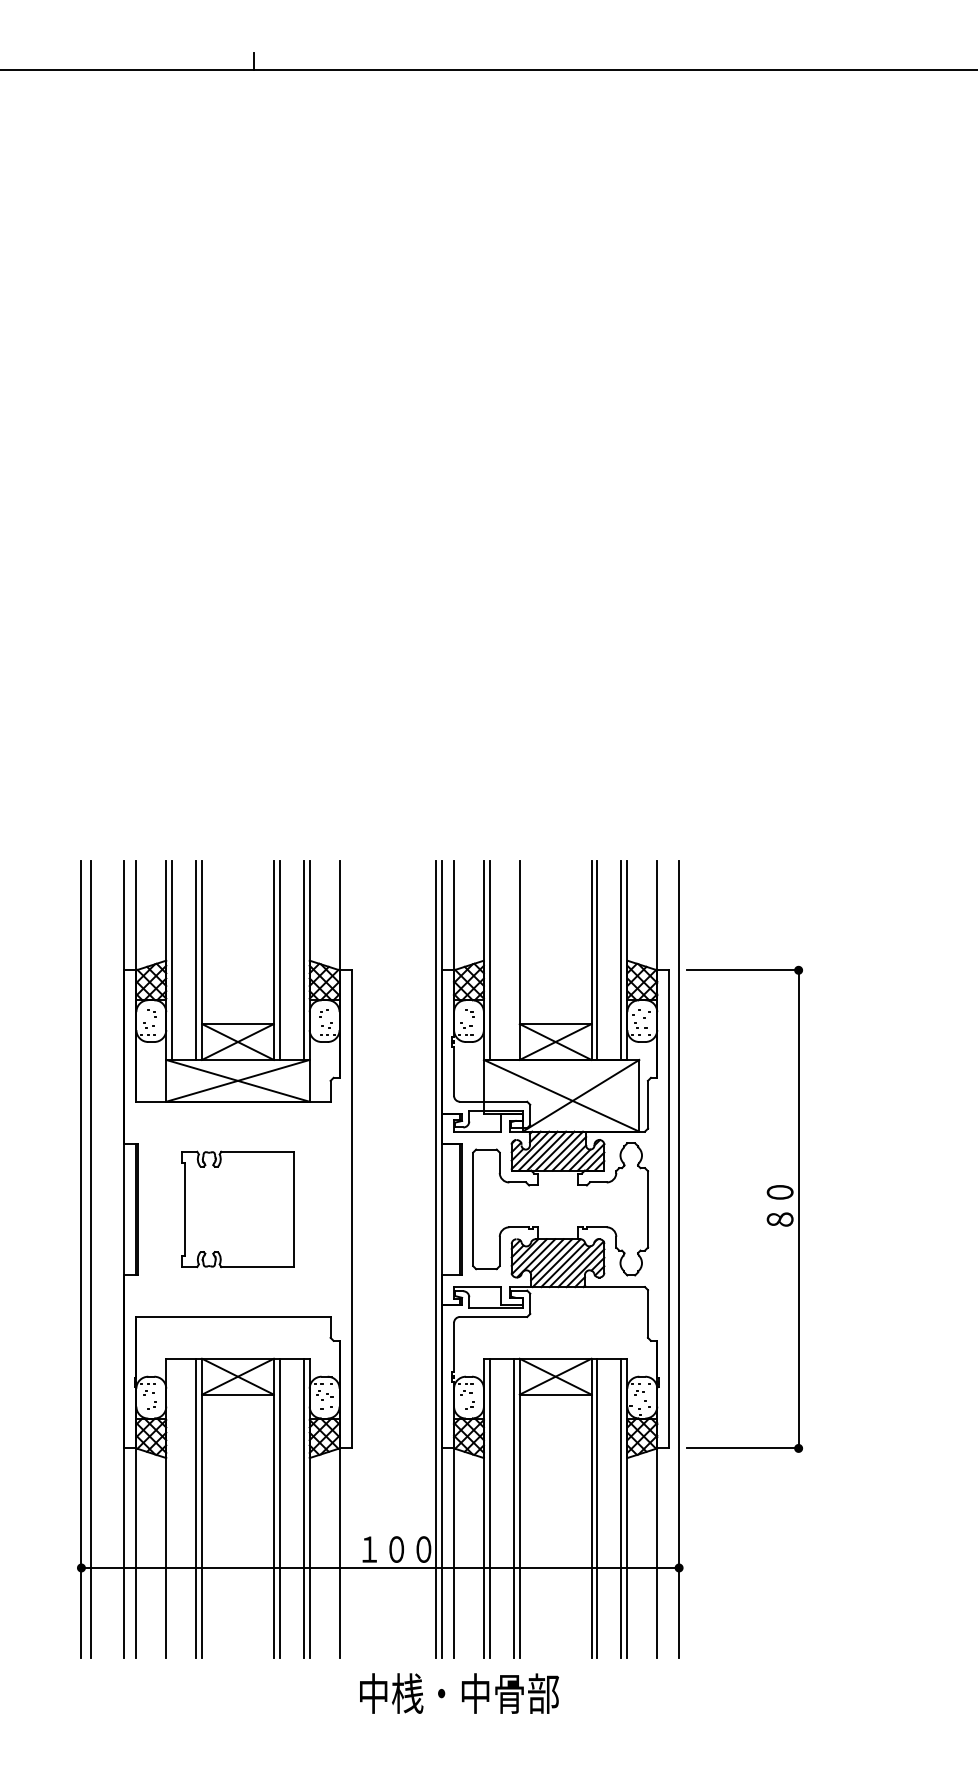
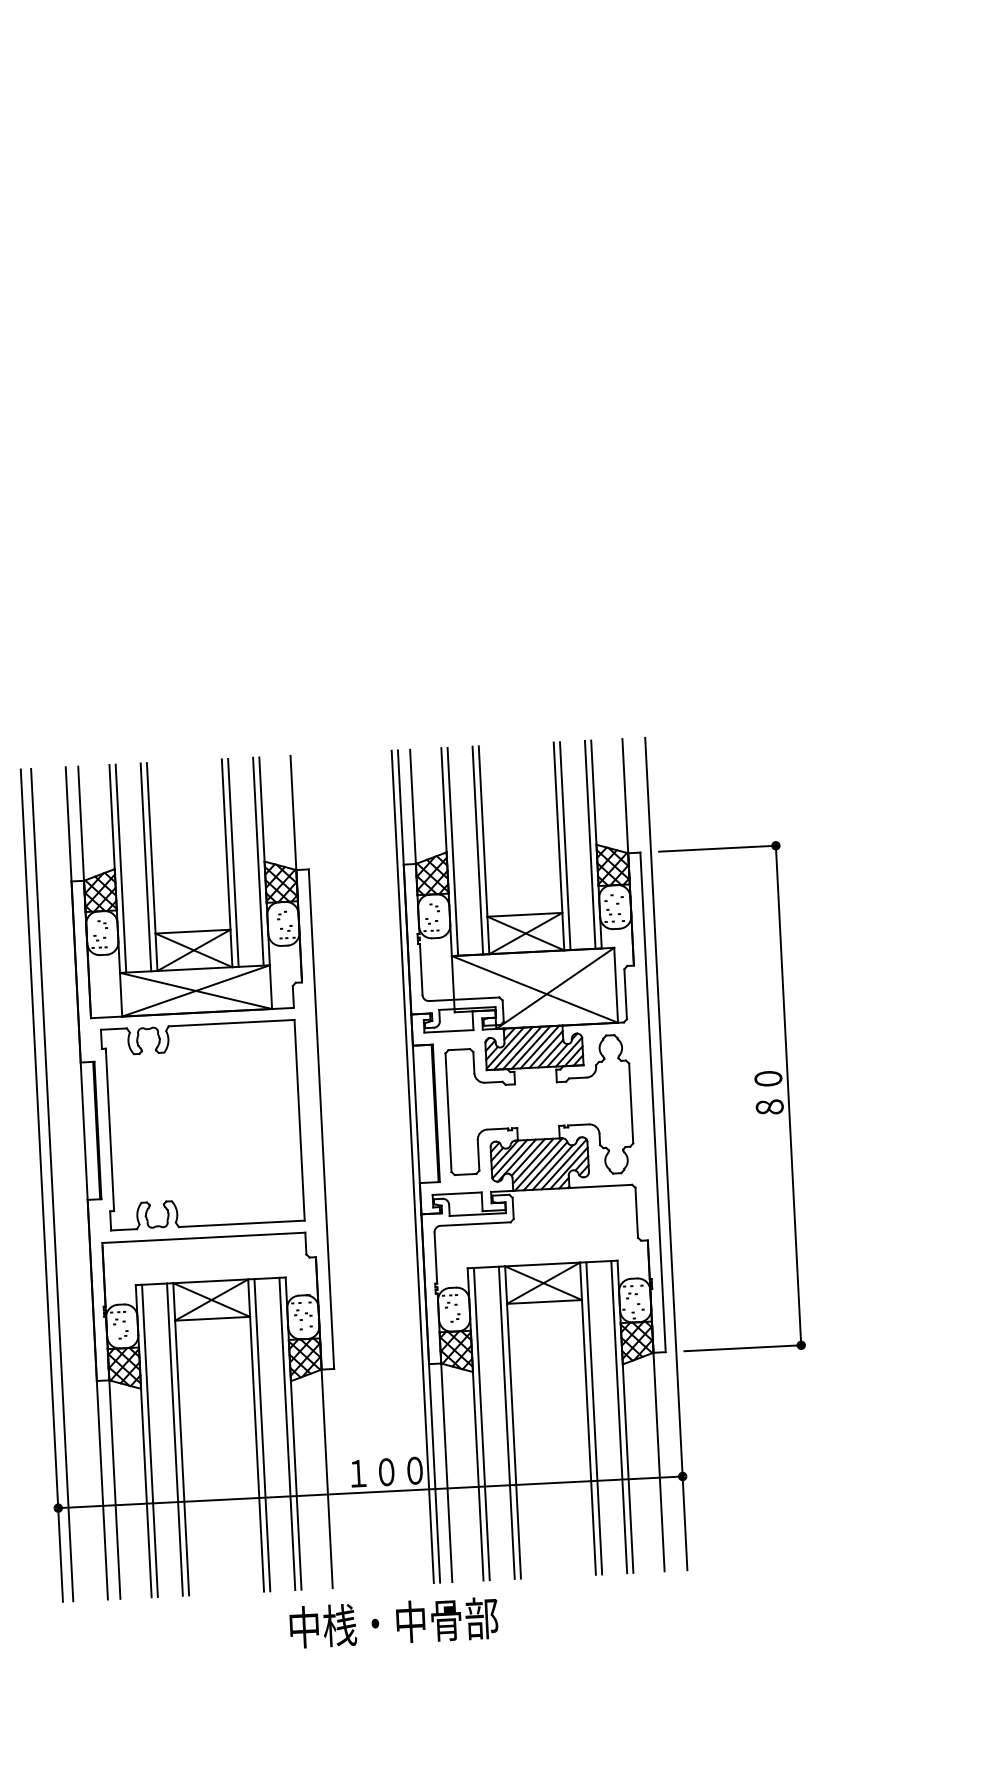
line: (513, 959) -> (477, 849), added
part: (237, 1209) -> (202, 1125), size x1.67
line: (172, 1507) -> (150, 1440), added
text: (459, 1693) -> (394, 1622), moved

